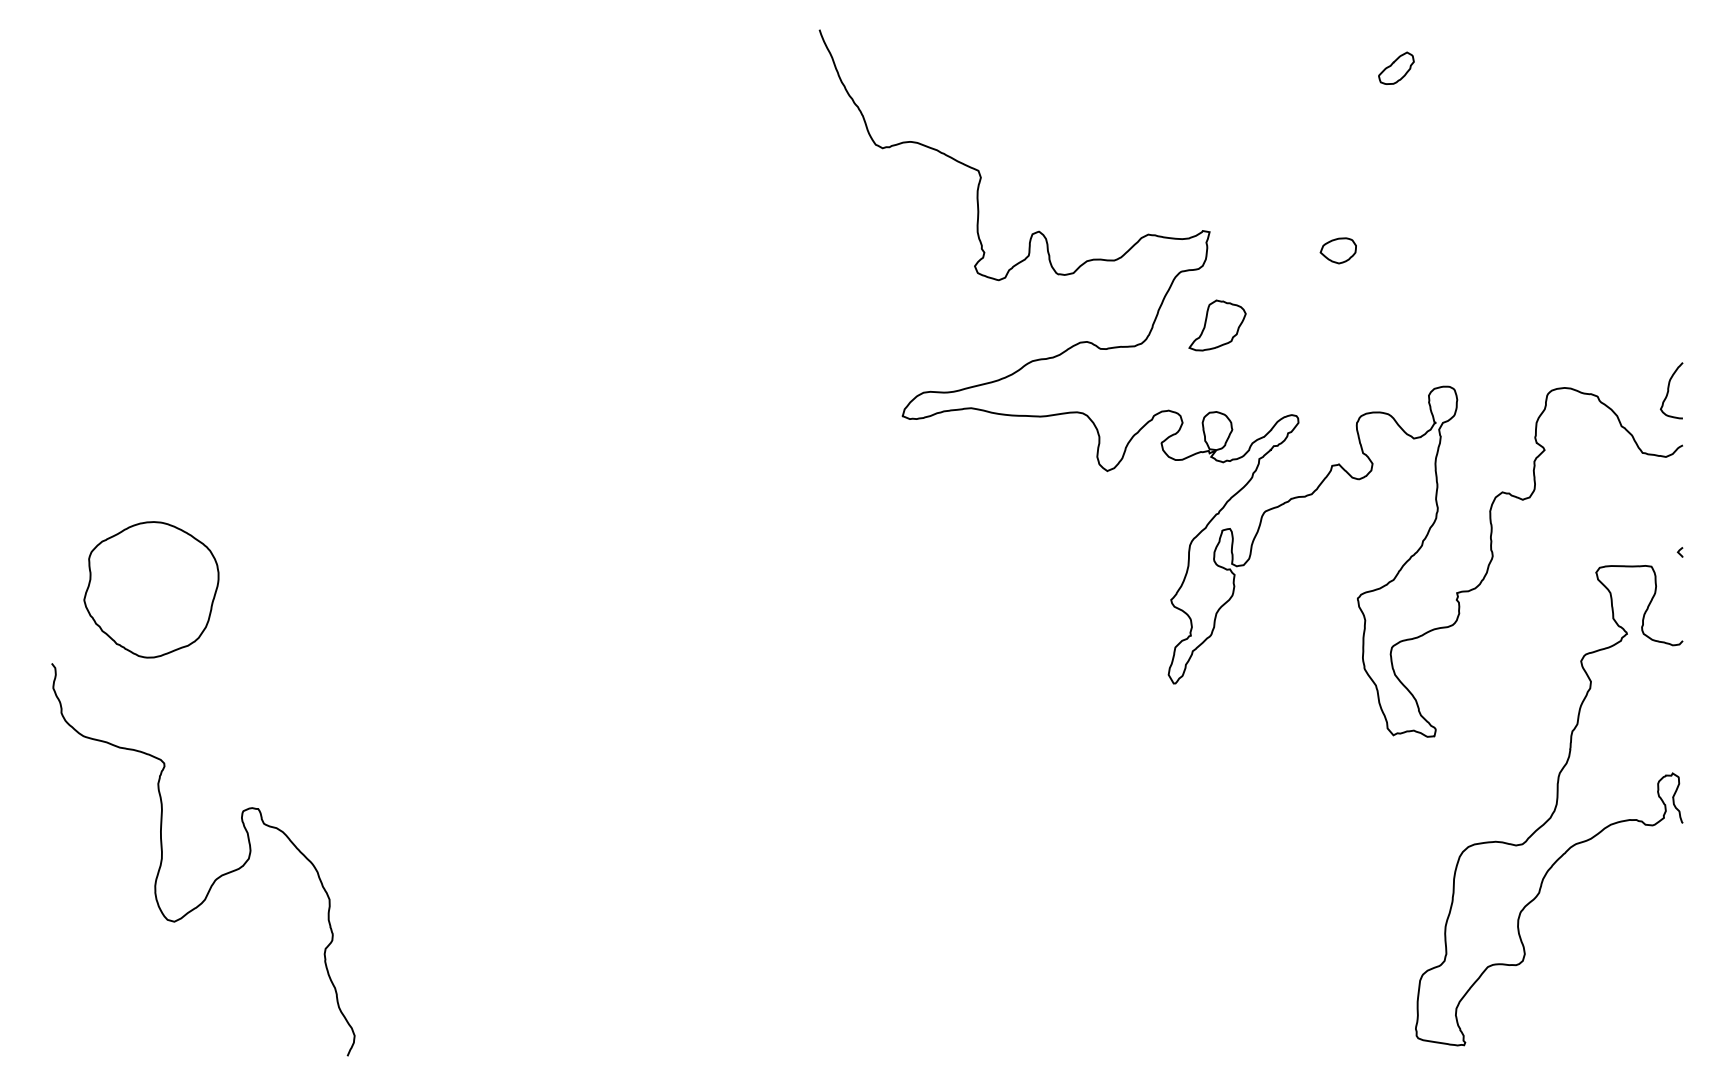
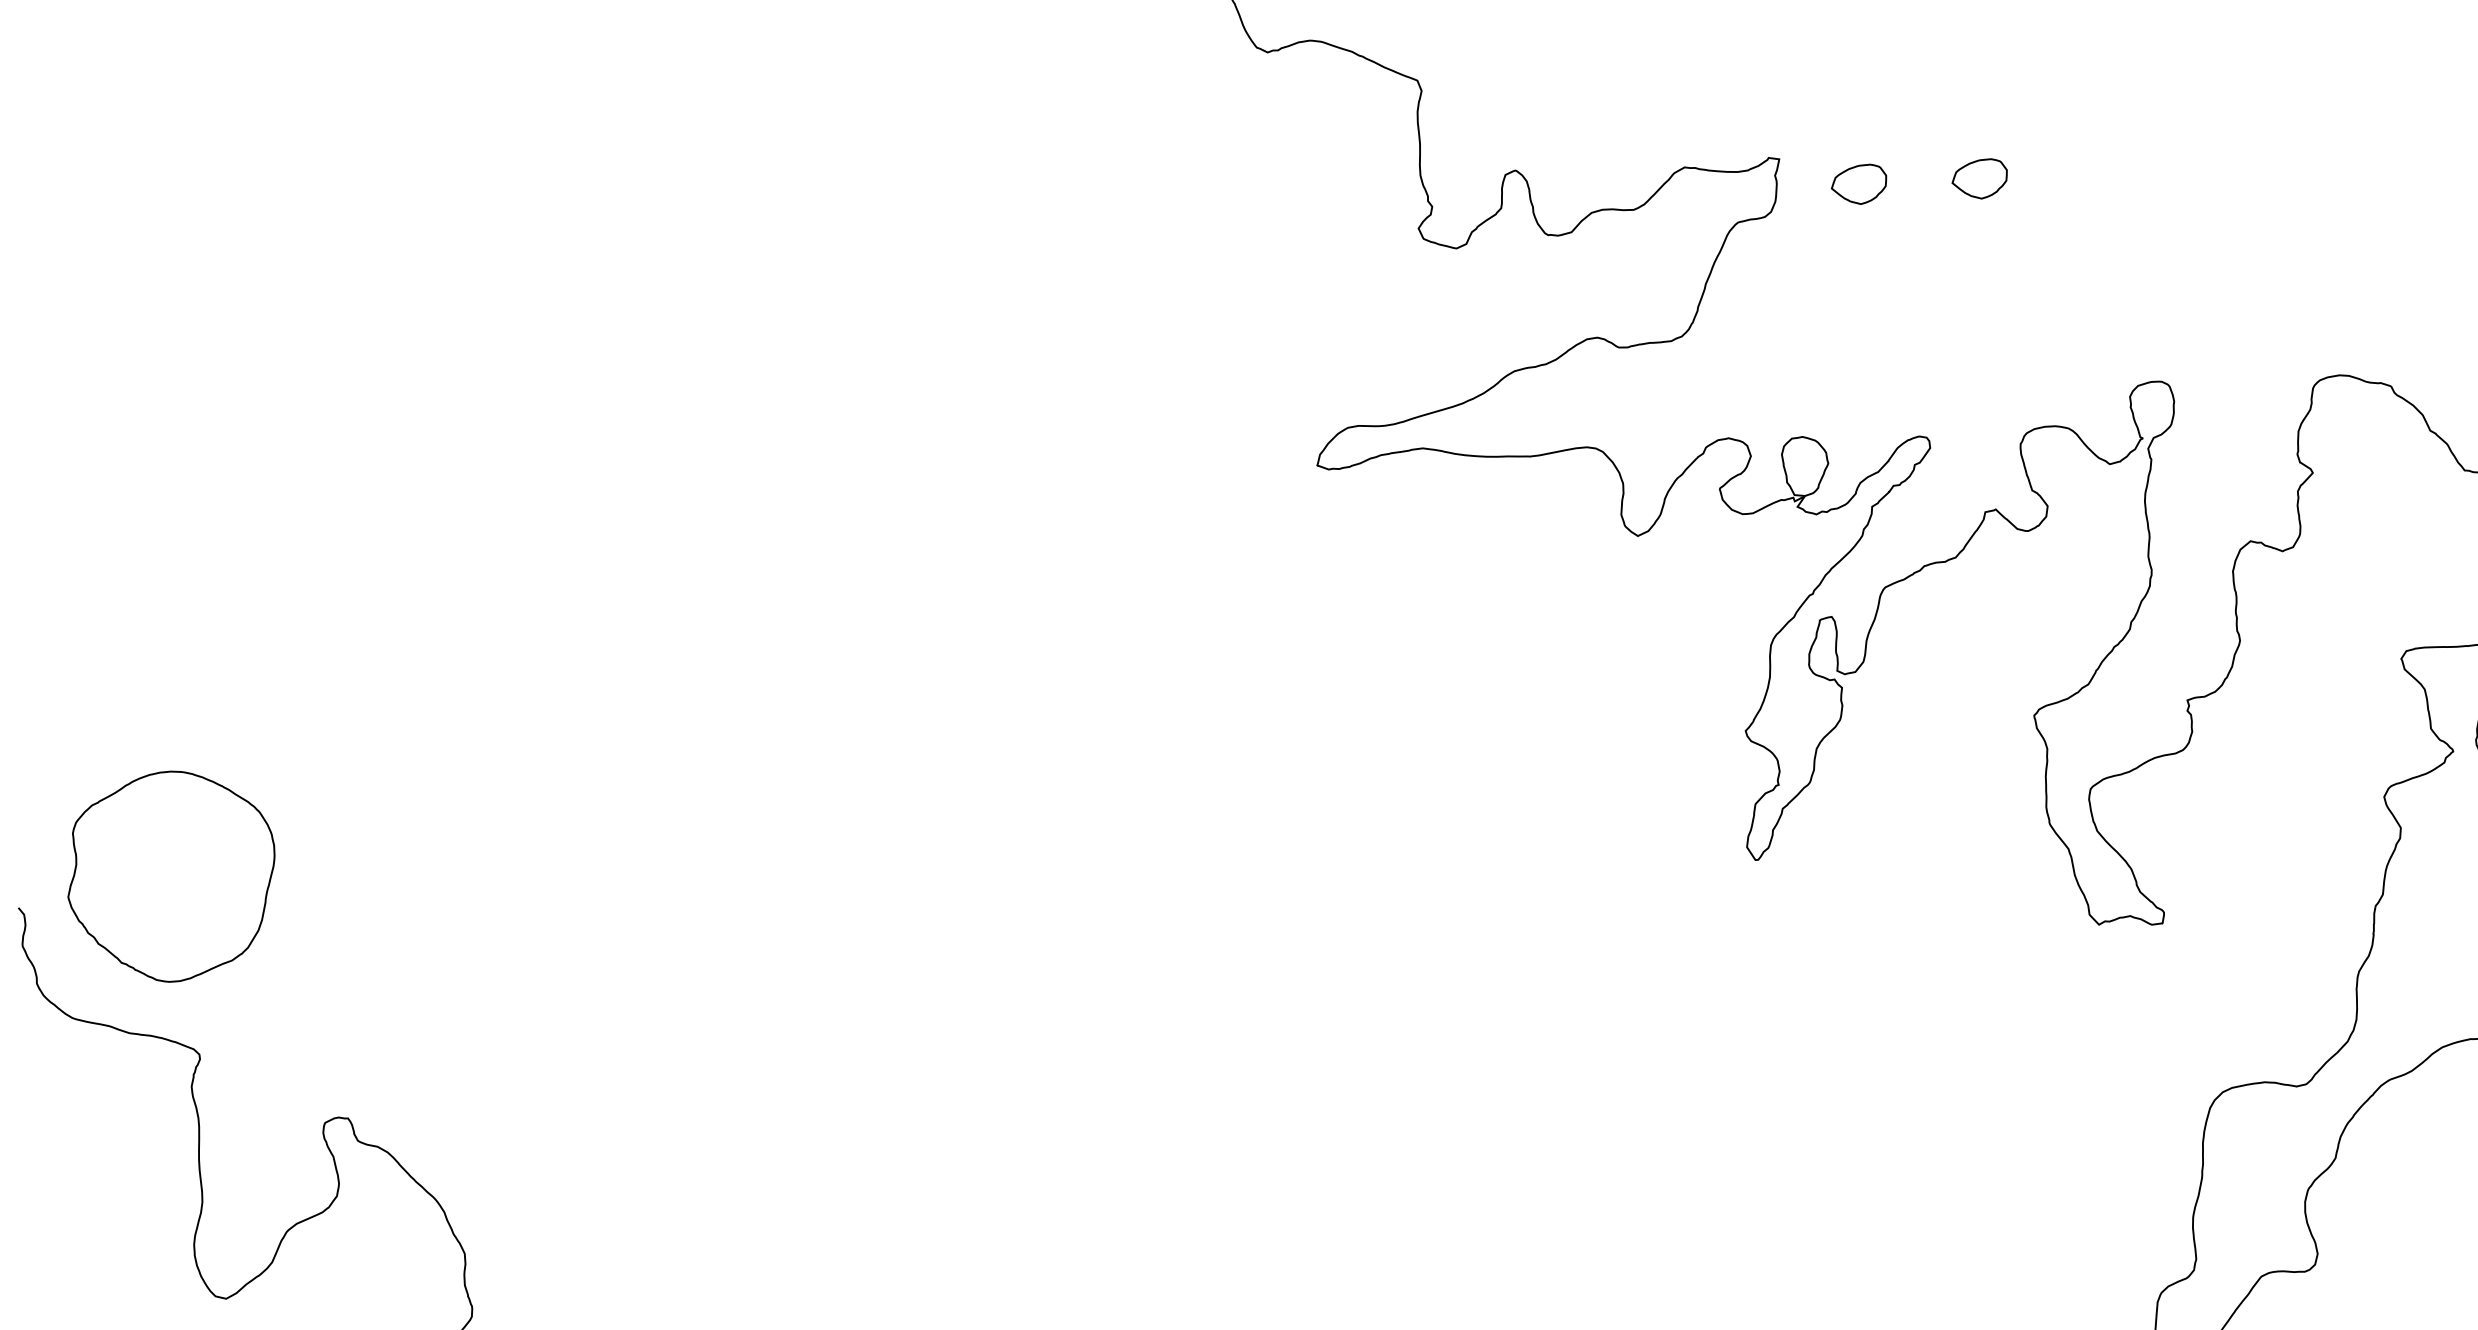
part: (1259, 250) -> (1857, 184), added
part: (1217, 325) -> (1798, 303), removed
part: (151, 589) -> (171, 876), moved

